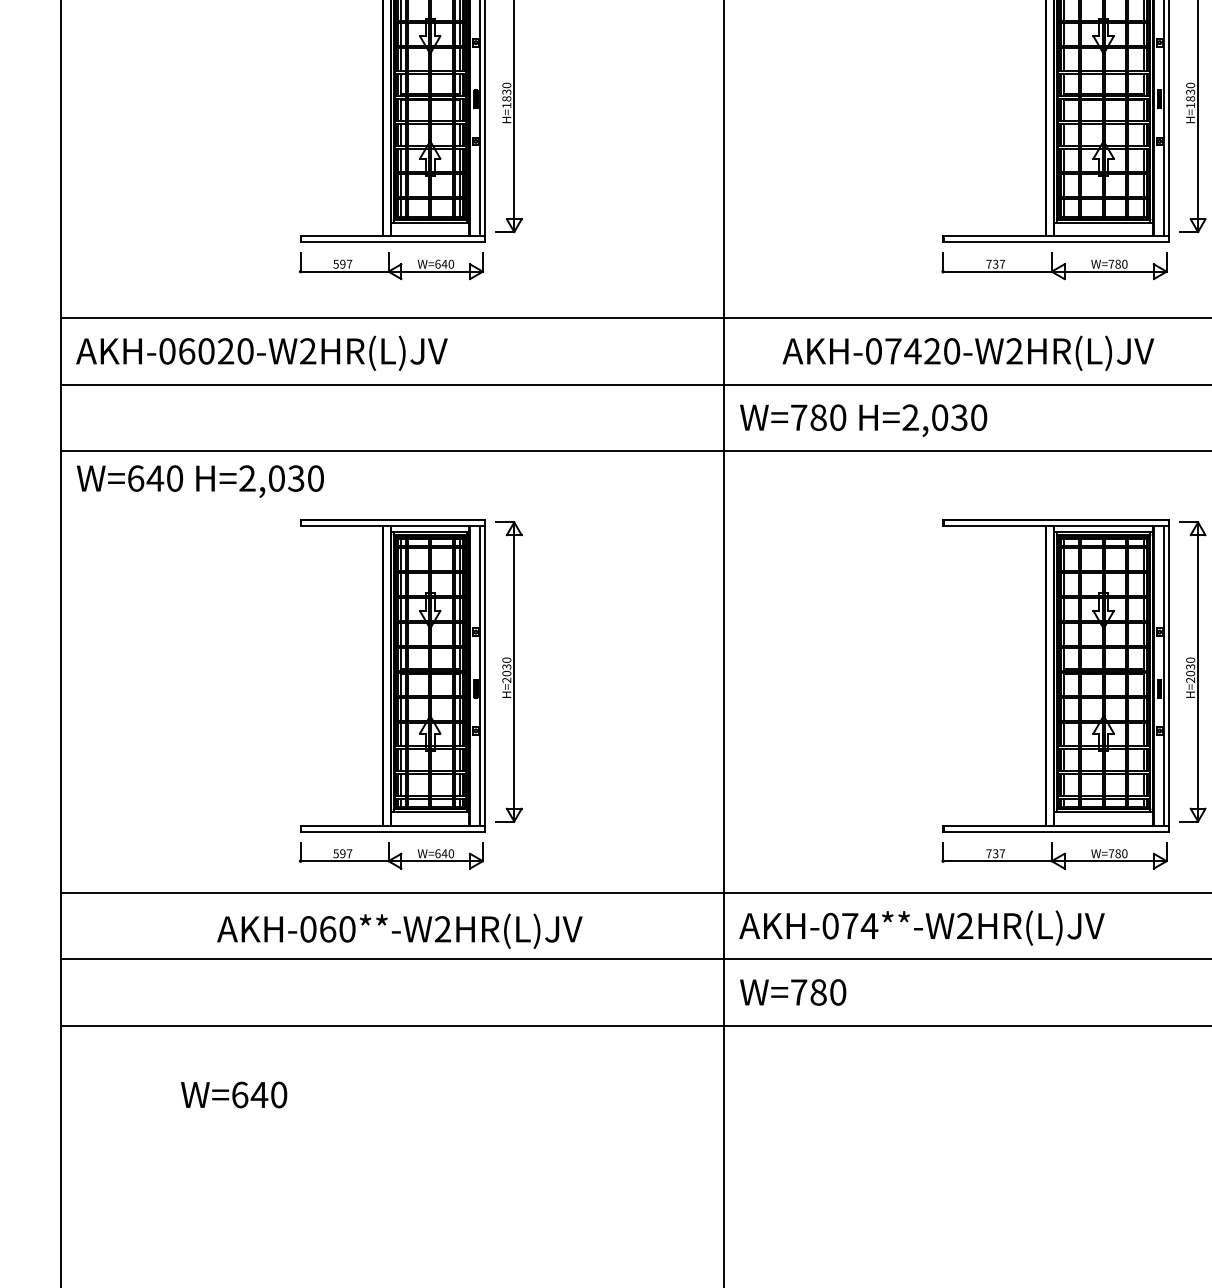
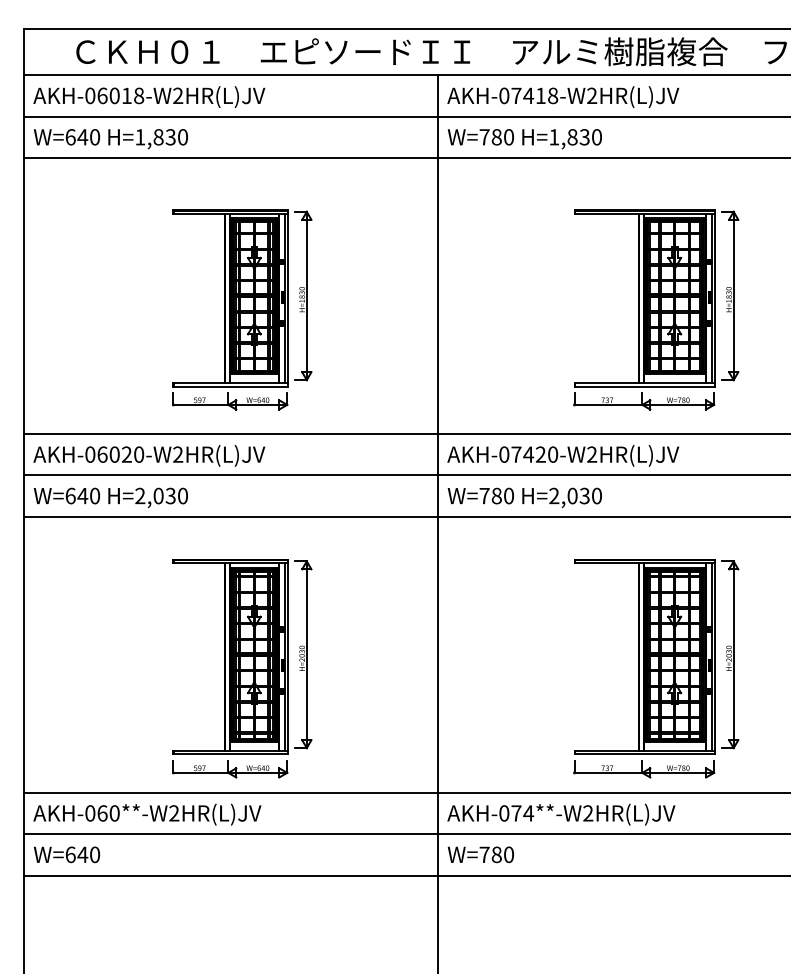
text: (968, 352) -> (563, 455), moved
text: (199, 480) -> (110, 497), moved
text: (399, 931) -> (147, 814), moved
text: (233, 1094) -> (66, 854), moved

